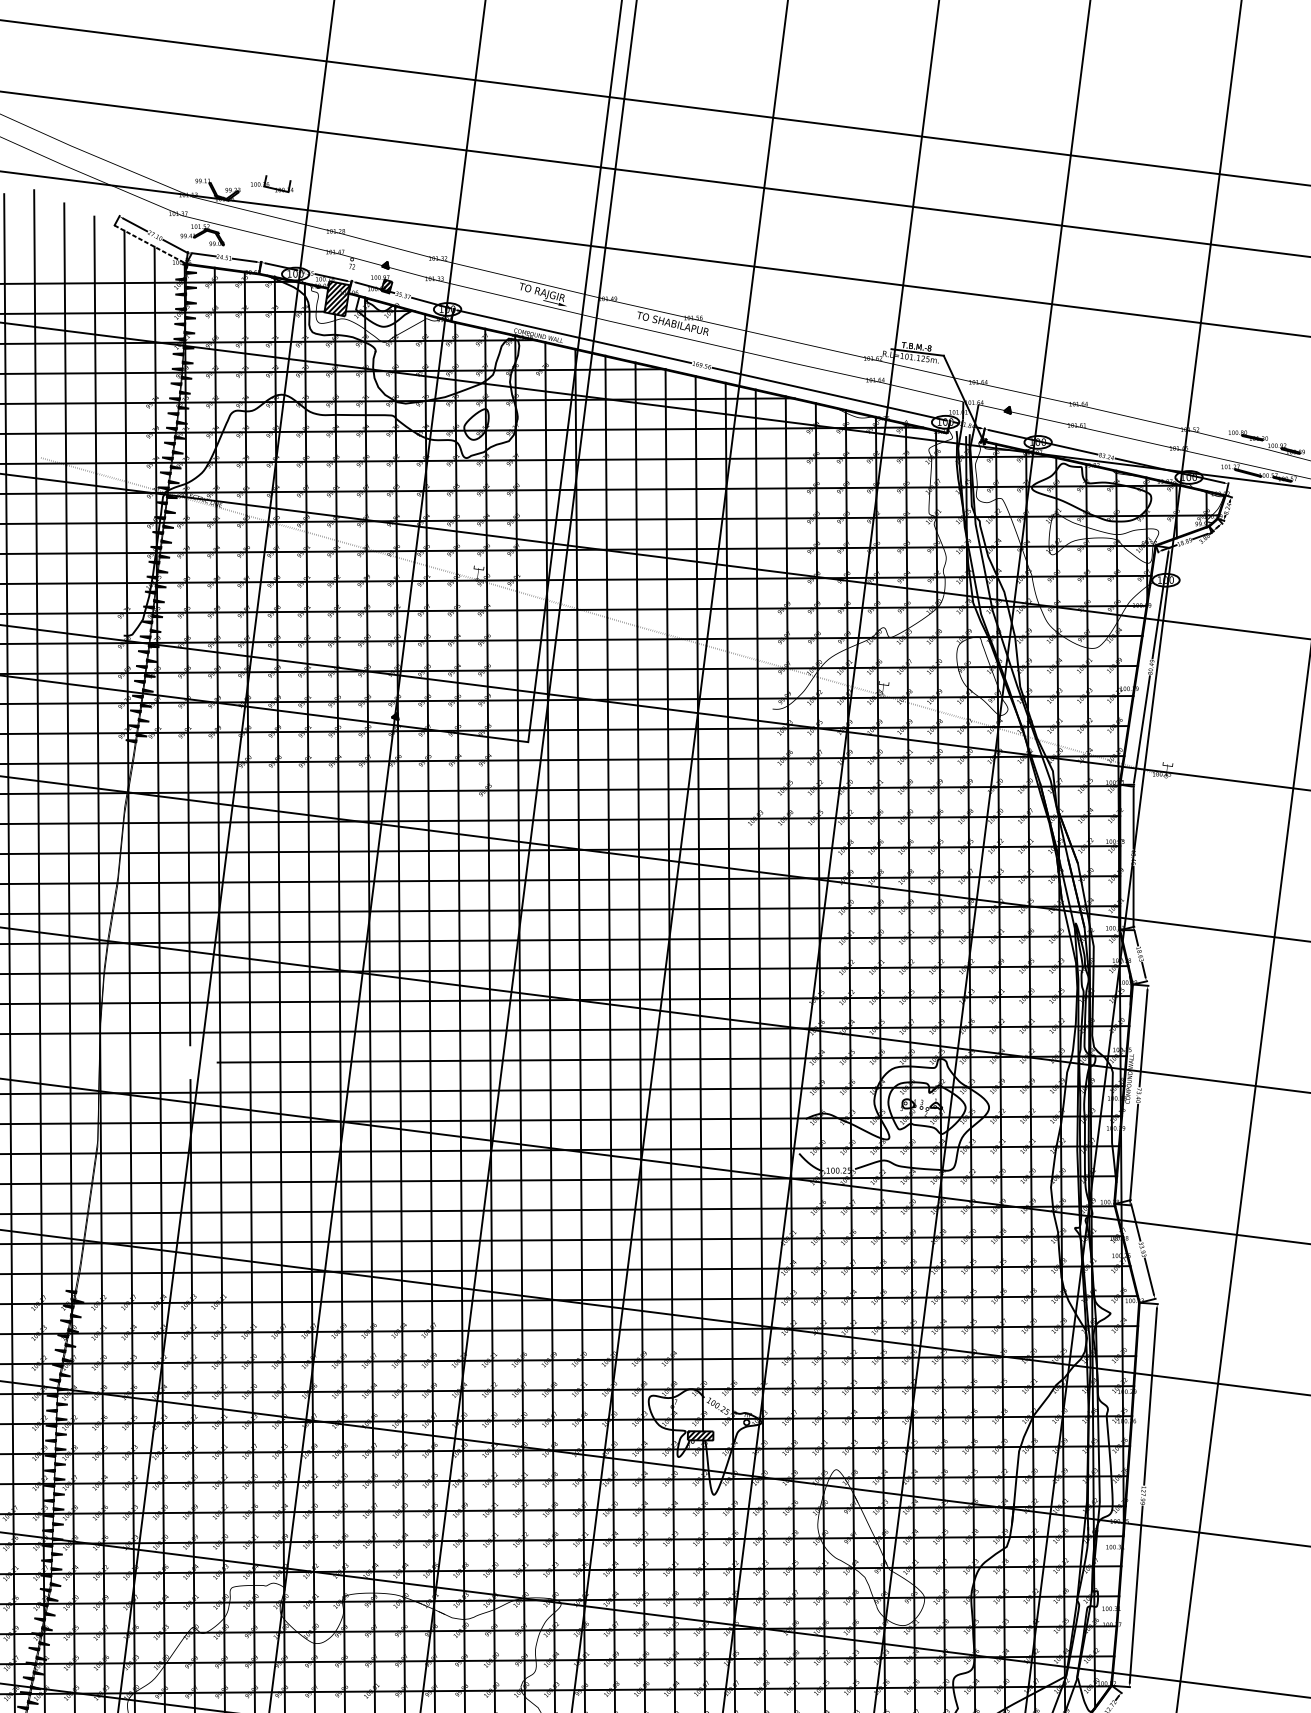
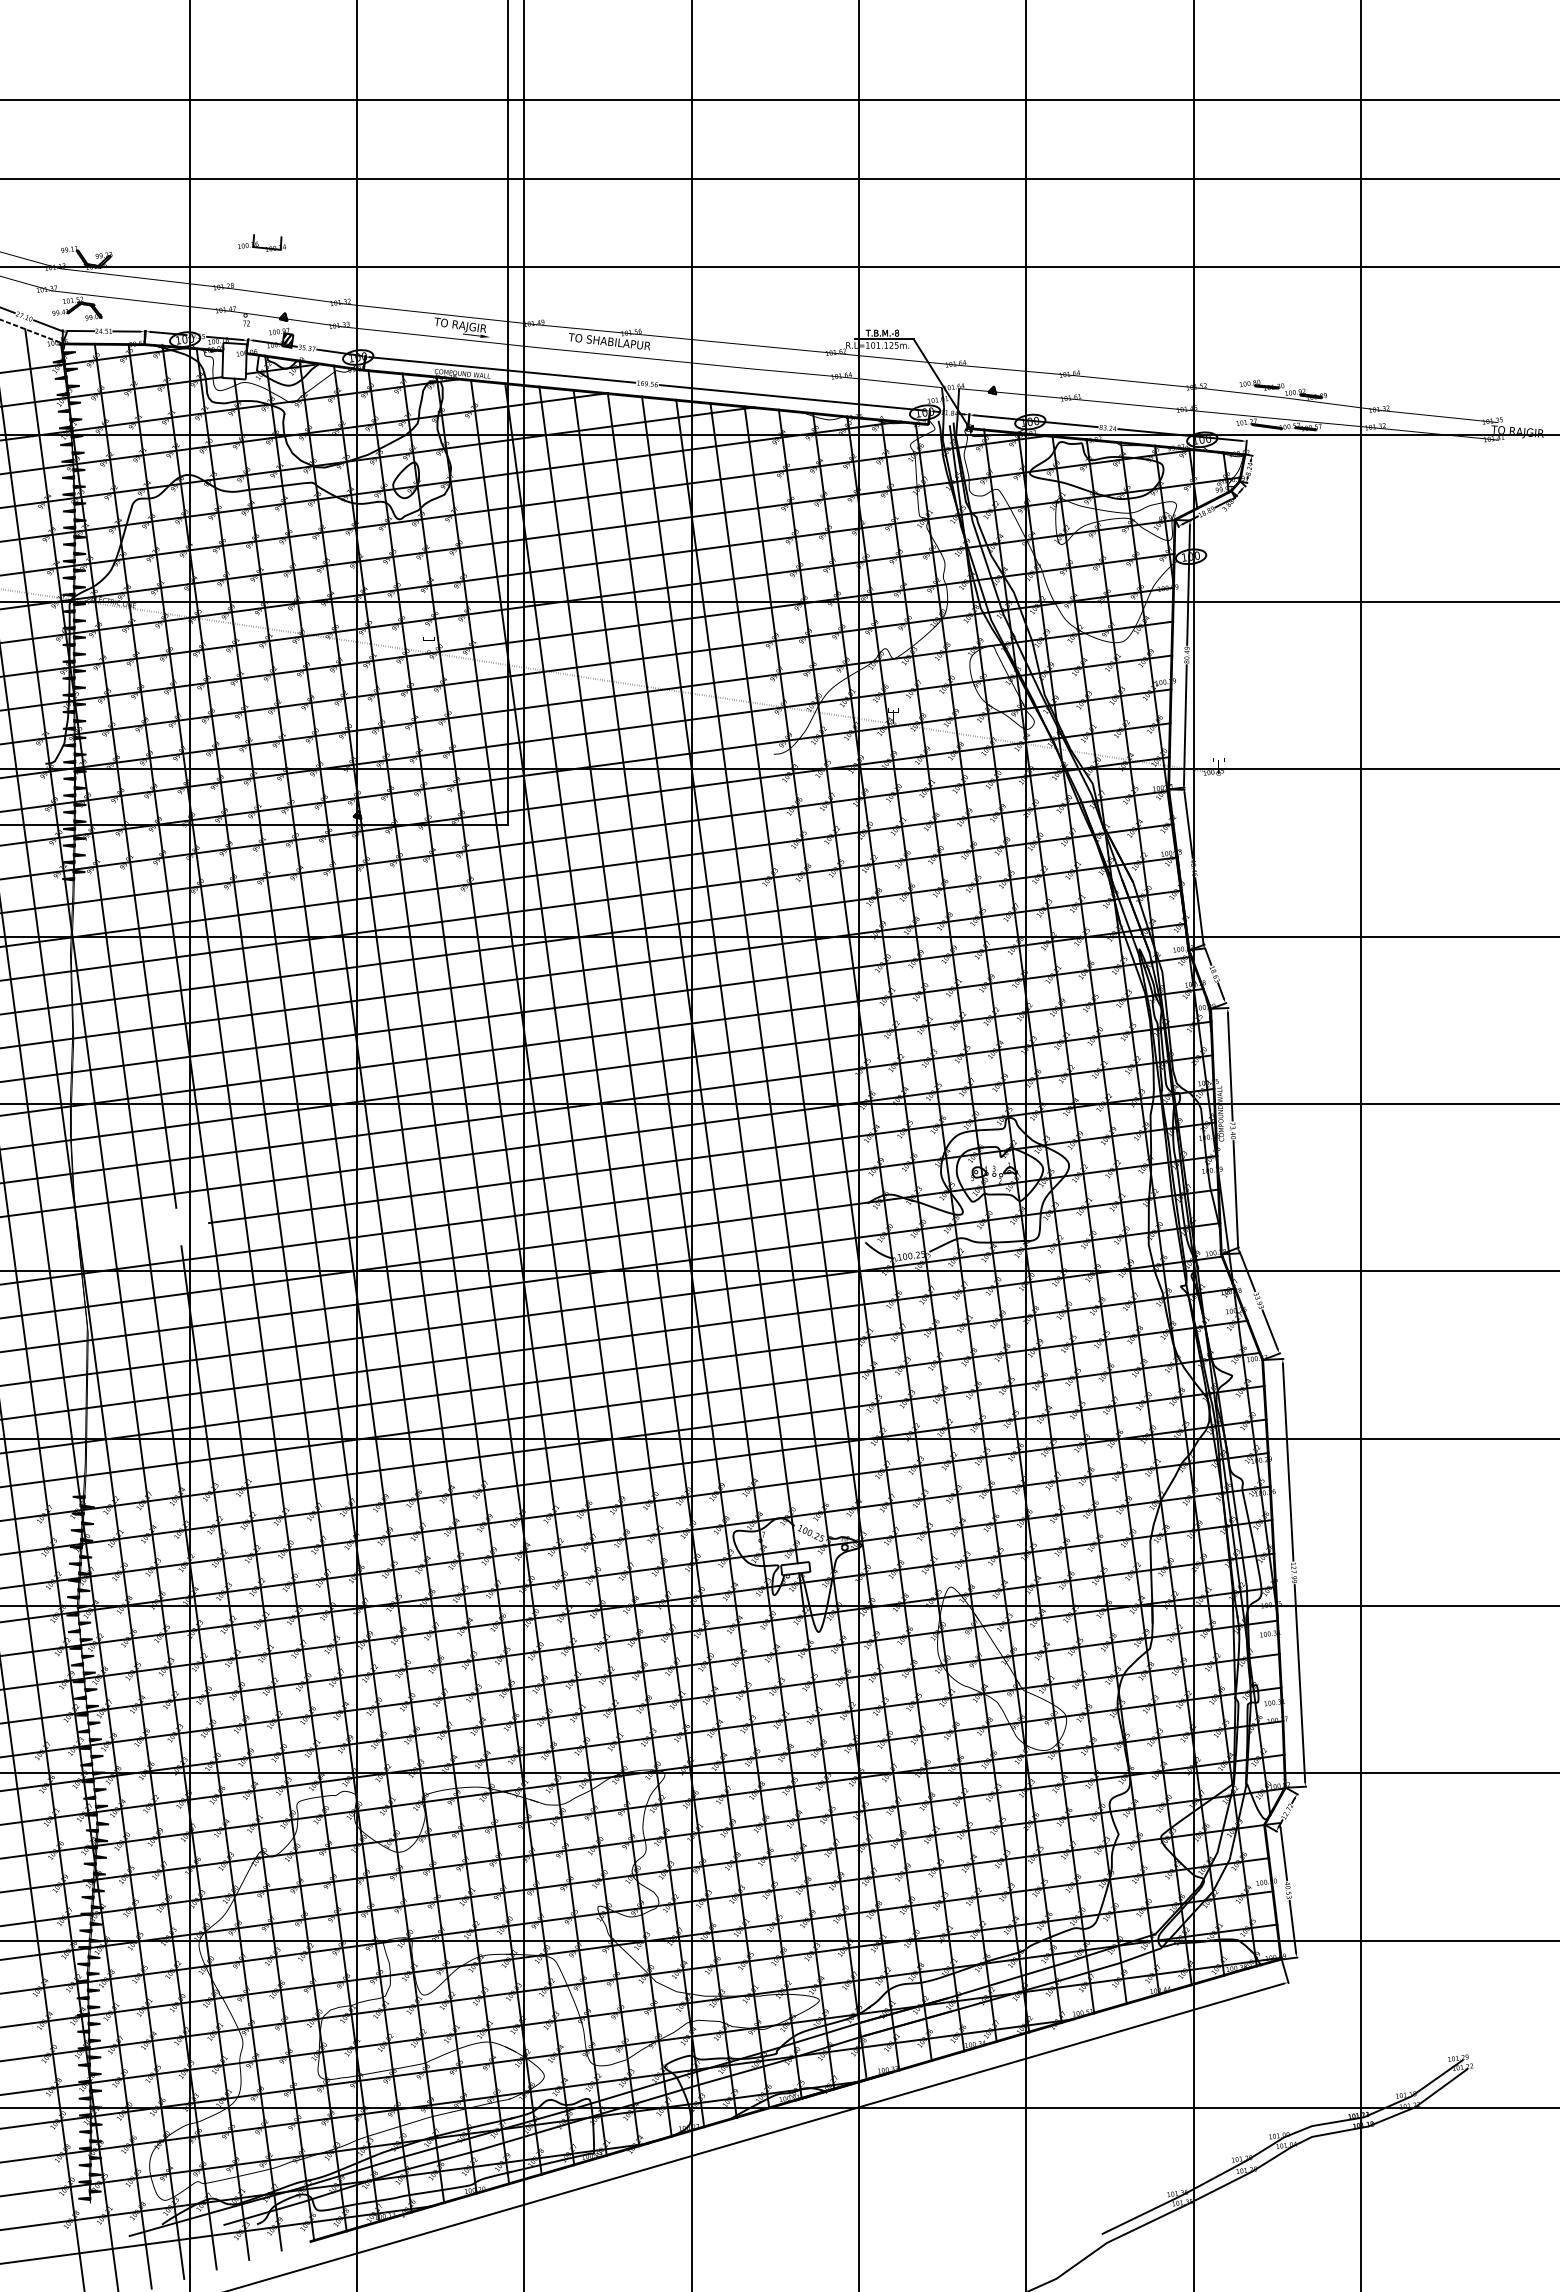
part: (273, 183) -> (262, 242), moved
hatch: (337, 299) -> (234, 361), removed
hatch: (700, 1435) -> (795, 1568), removed

